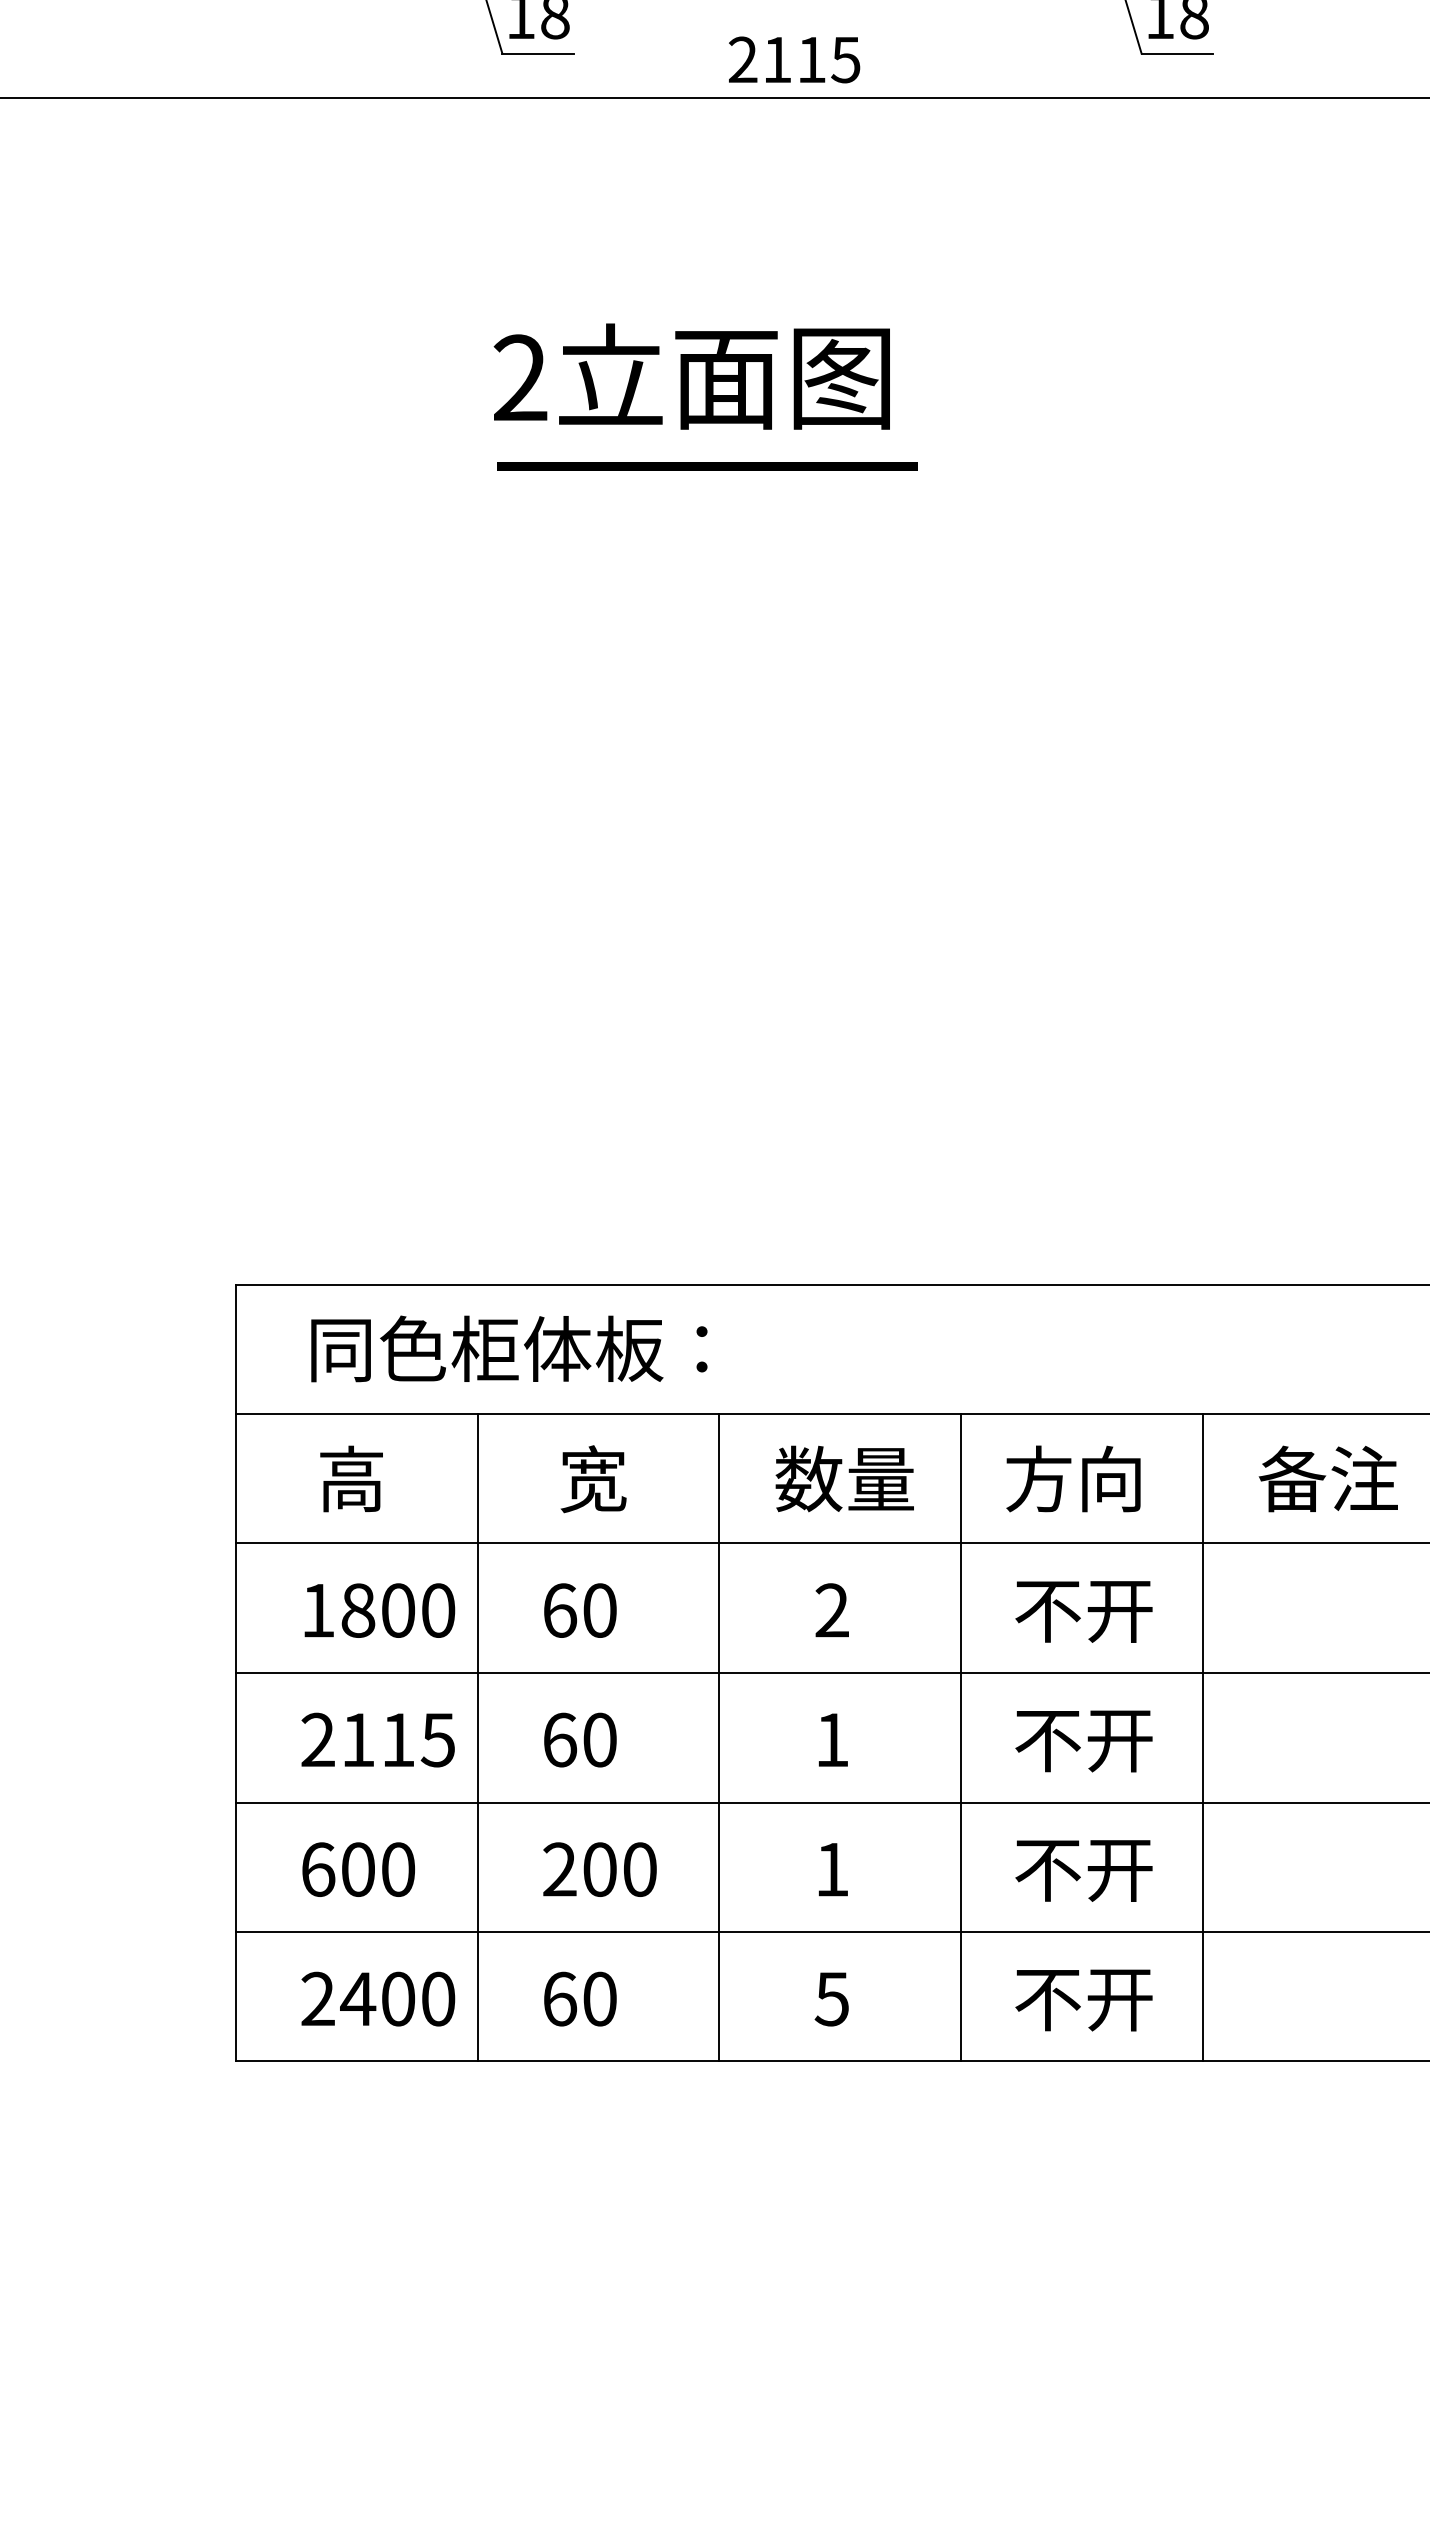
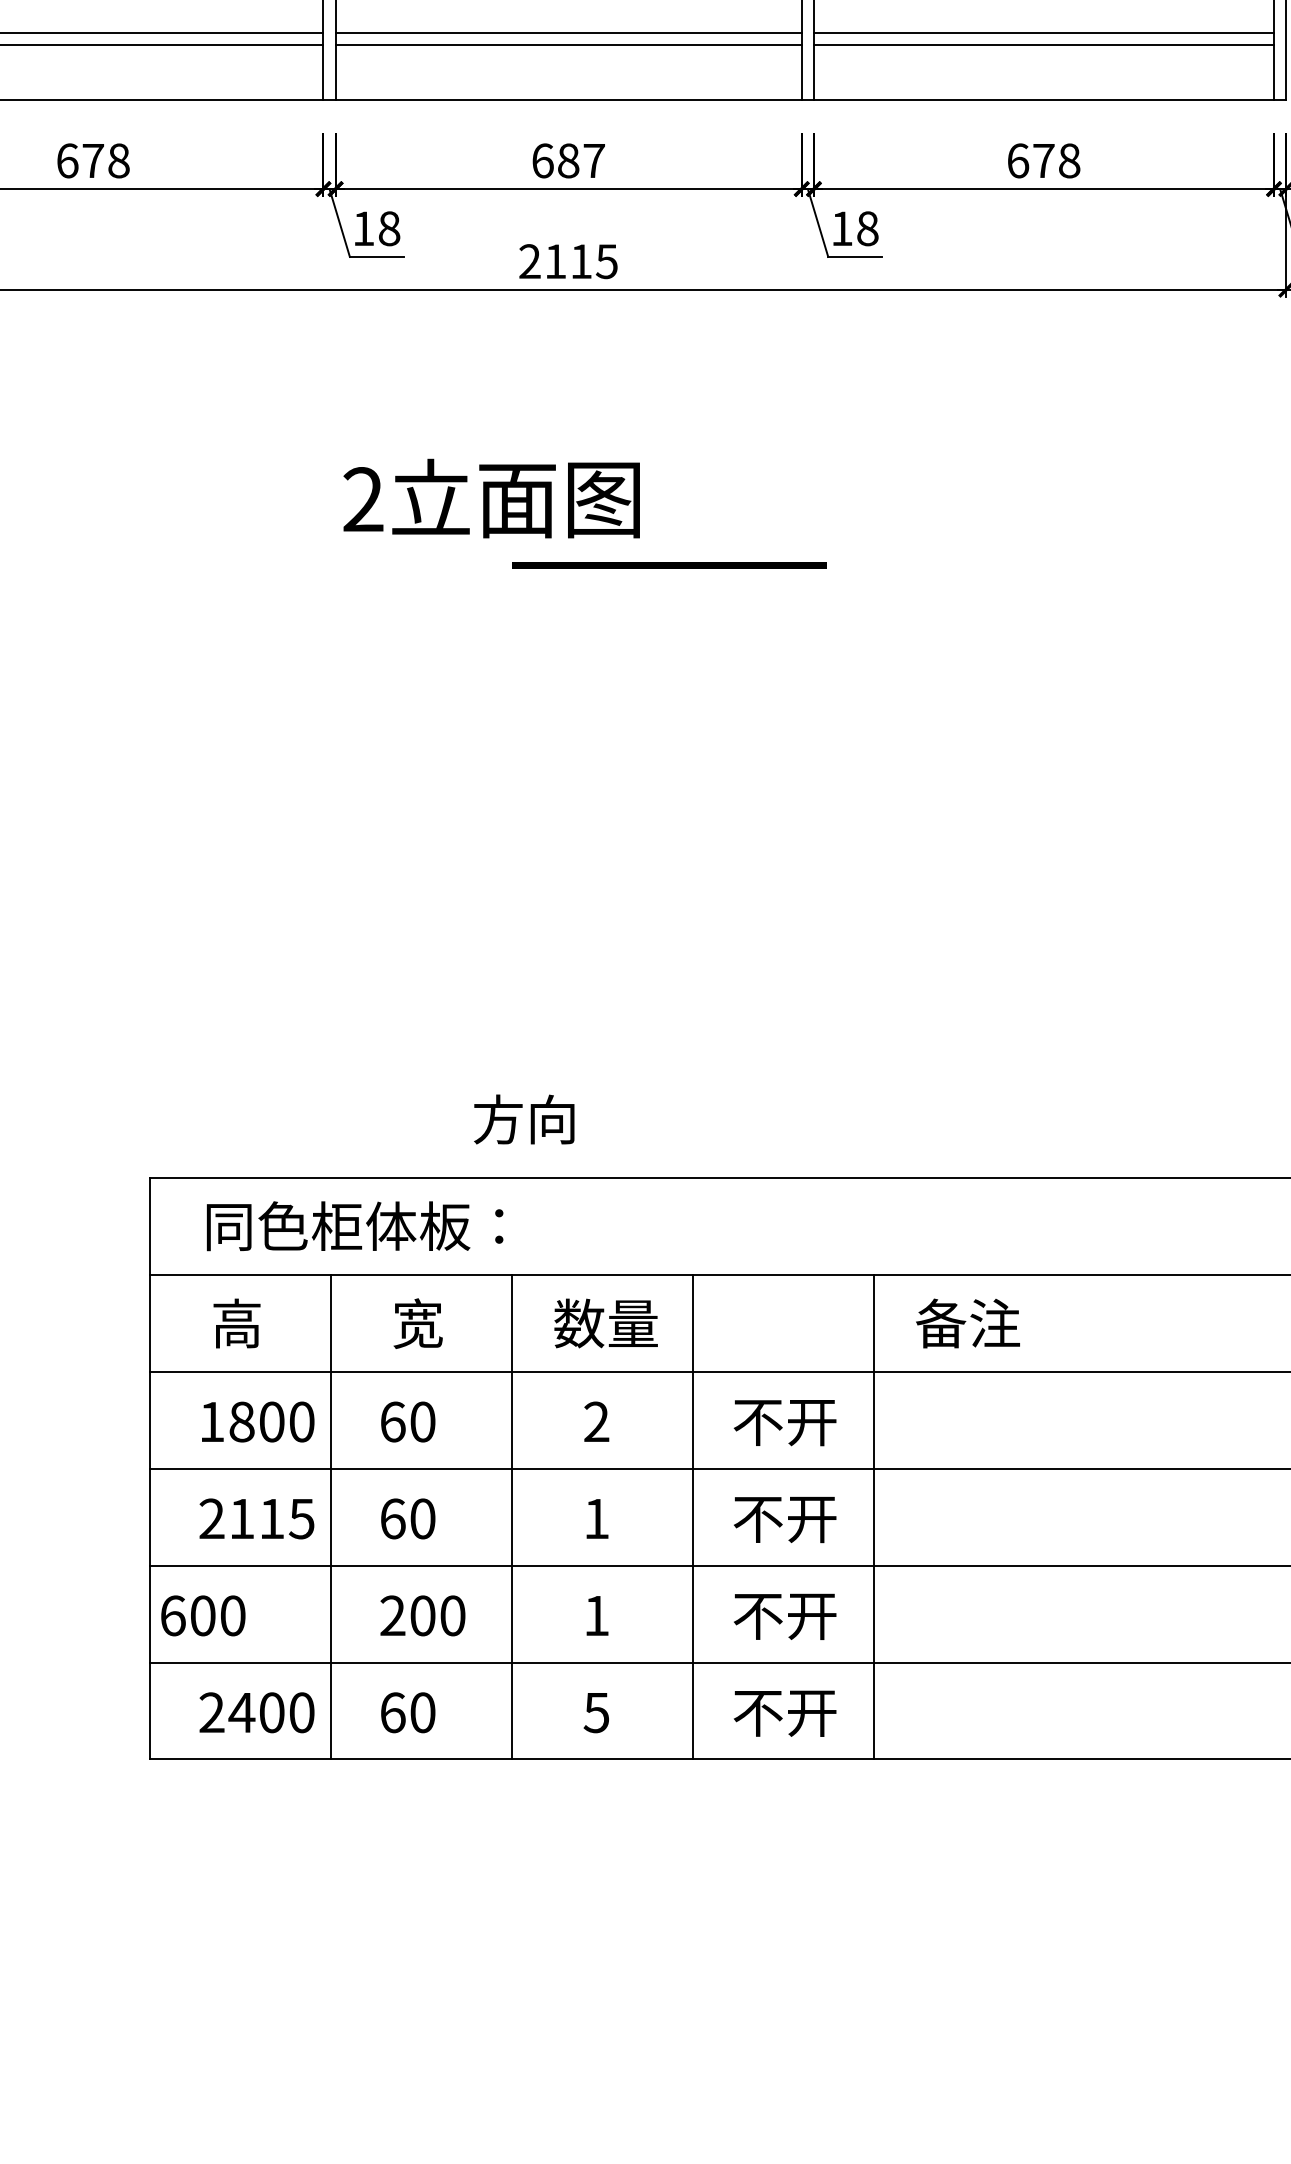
line: (707, 466) -> (669, 565), moved
text: (1073, 1478) -> (524, 1119), moved
text: (358, 1869) -> (203, 1615), moved

